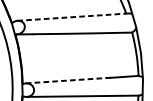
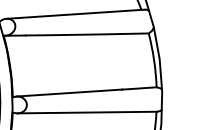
line: (73, 17) -> (75, 14), dashed -> solid
line: (67, 80) -> (68, 93), dashed -> solid

